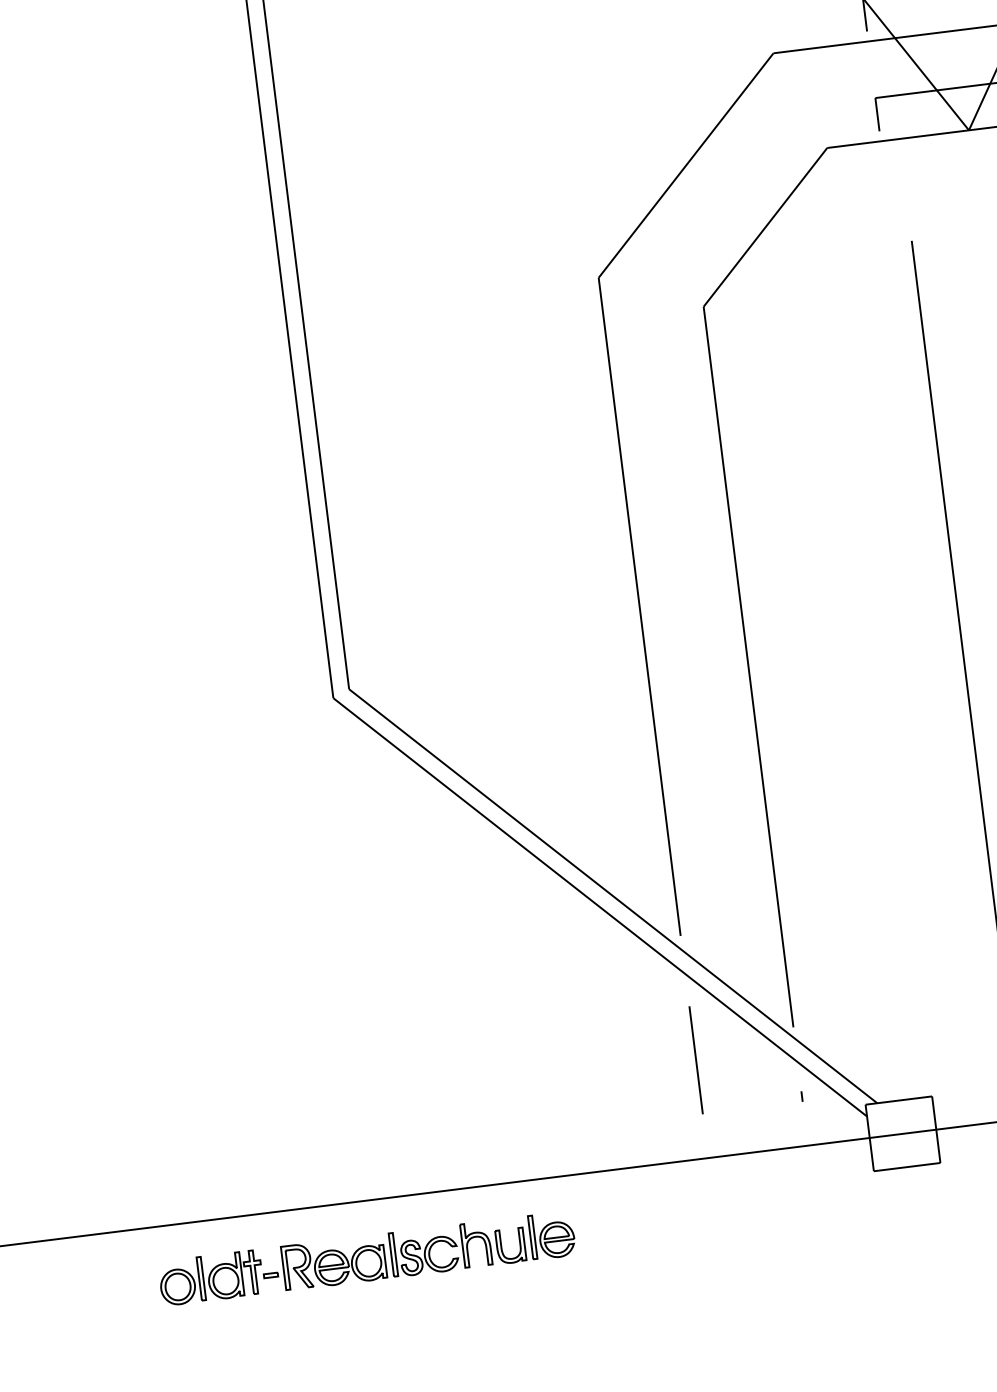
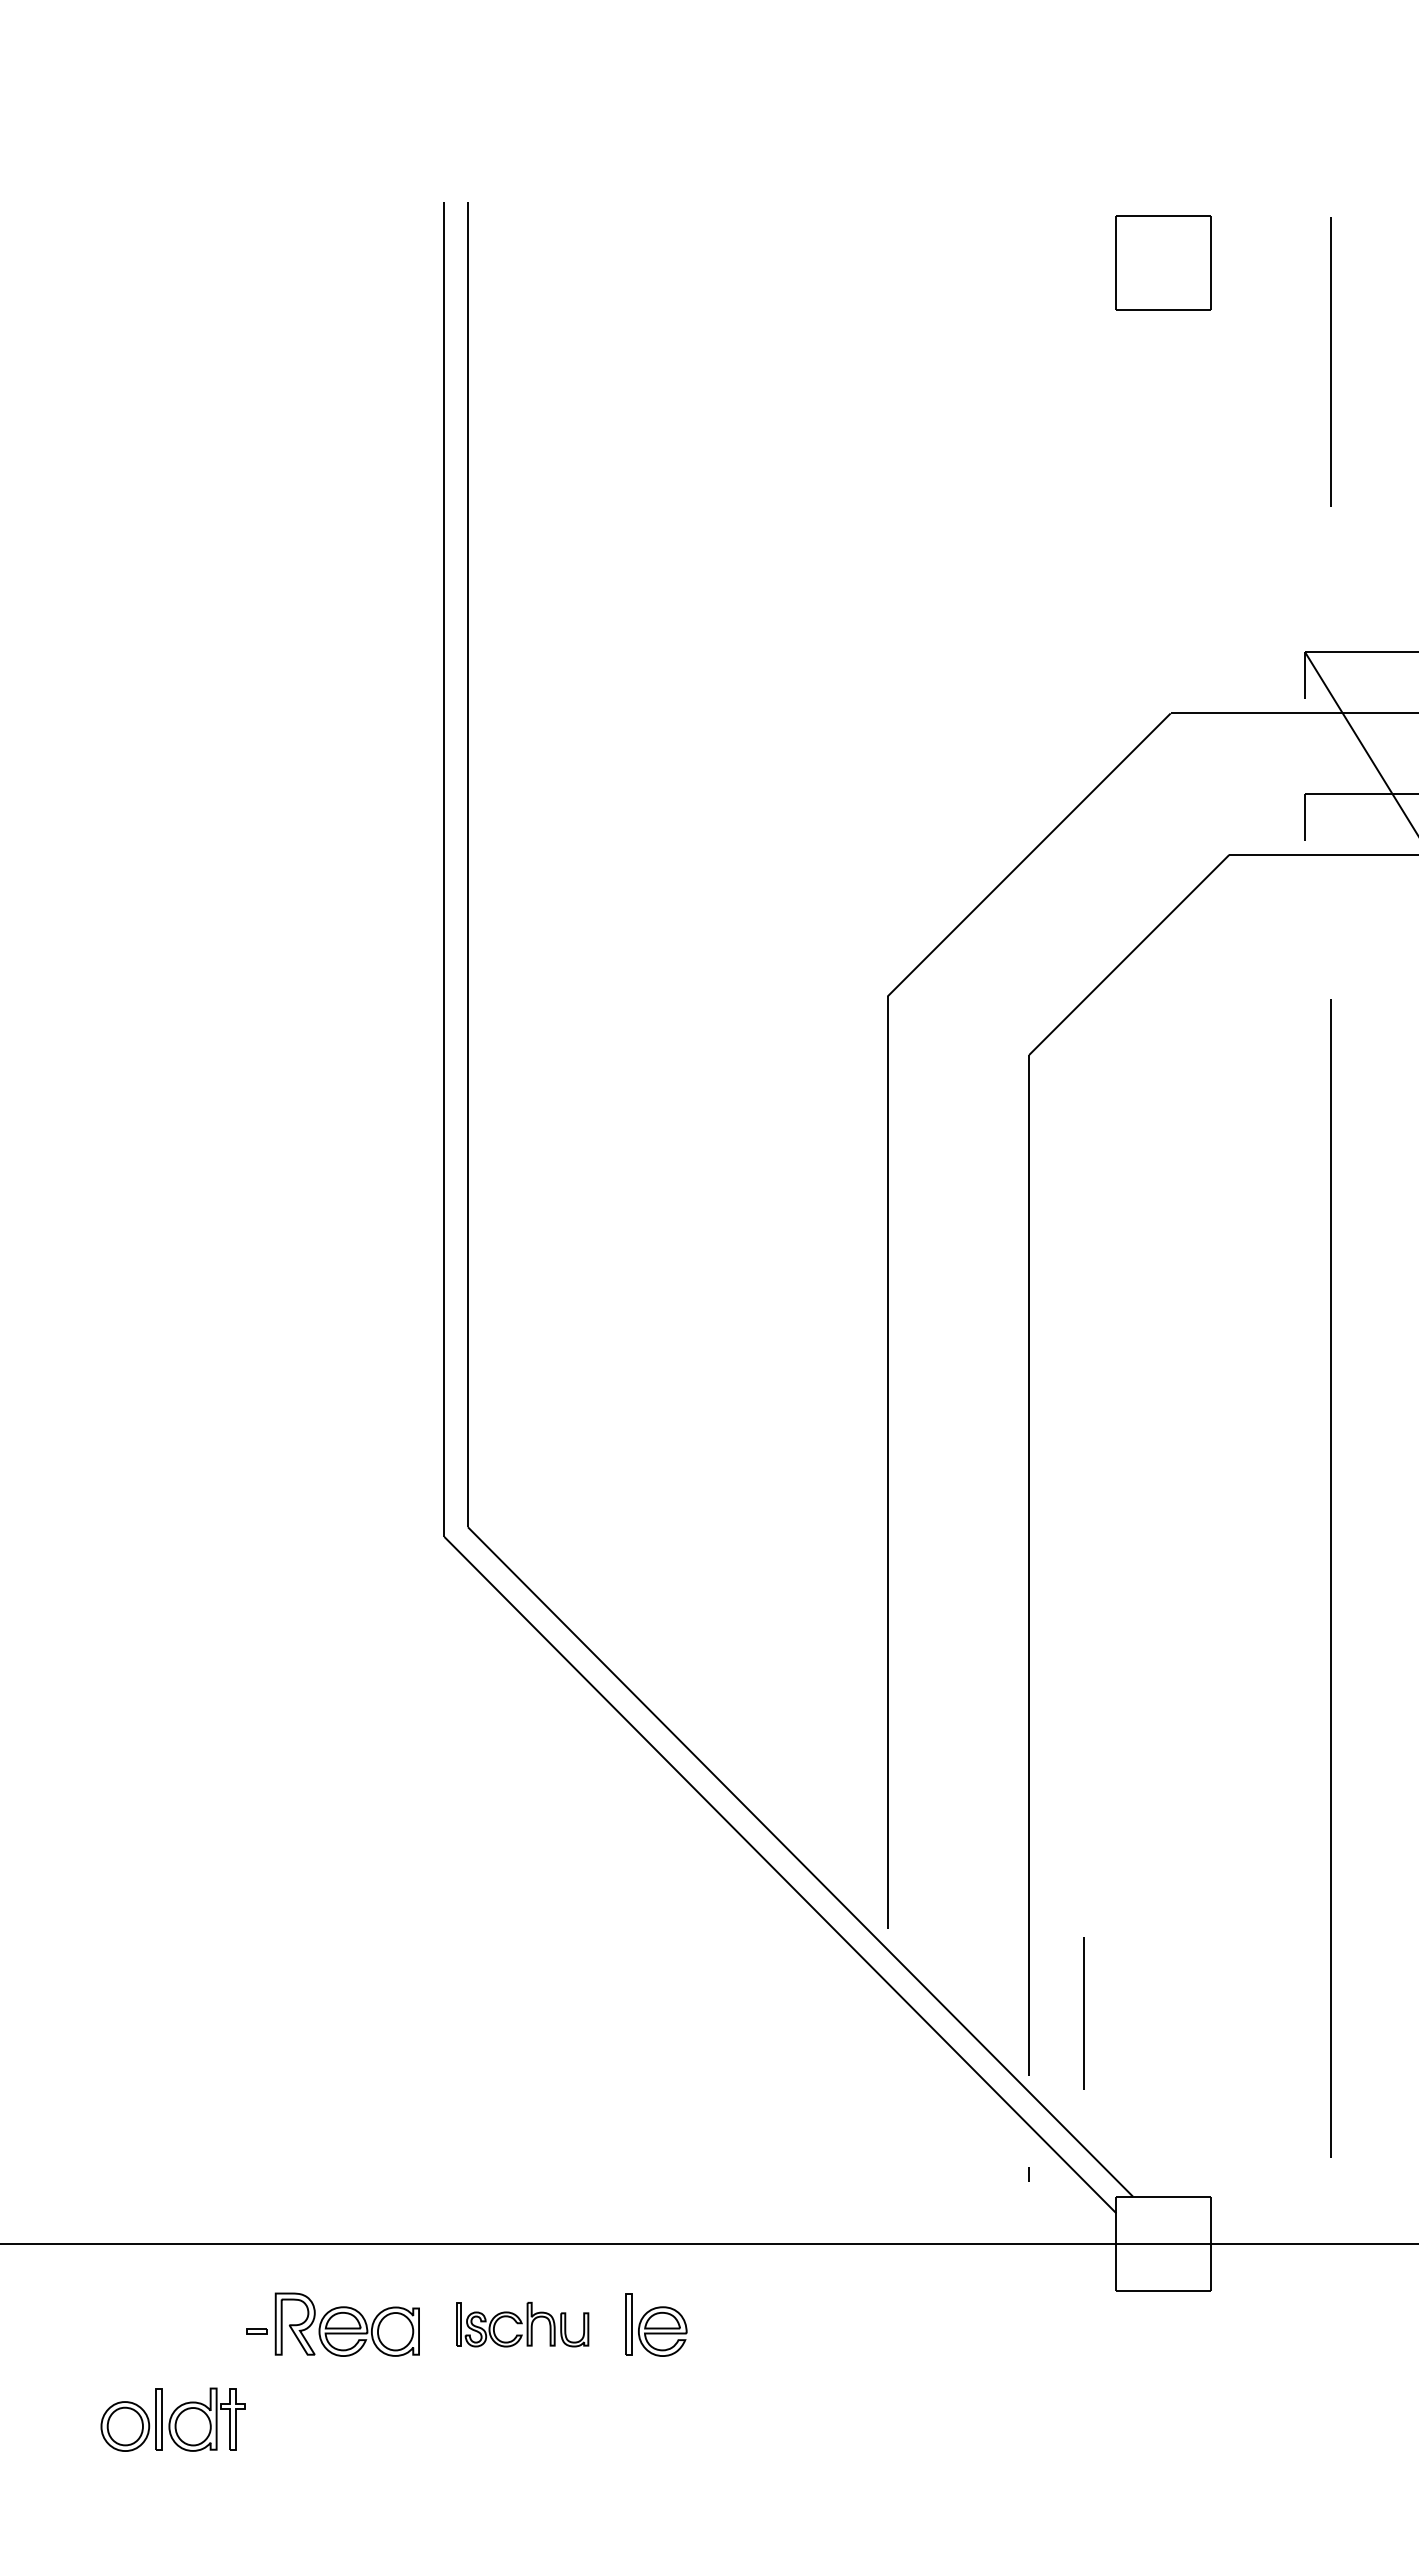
line: (696, 1060) -> (1083, 2013), moved
part: (457, 1247) -> (522, 2324), size x0.7
part: (210, 1277) -> (172, 2419), moved

